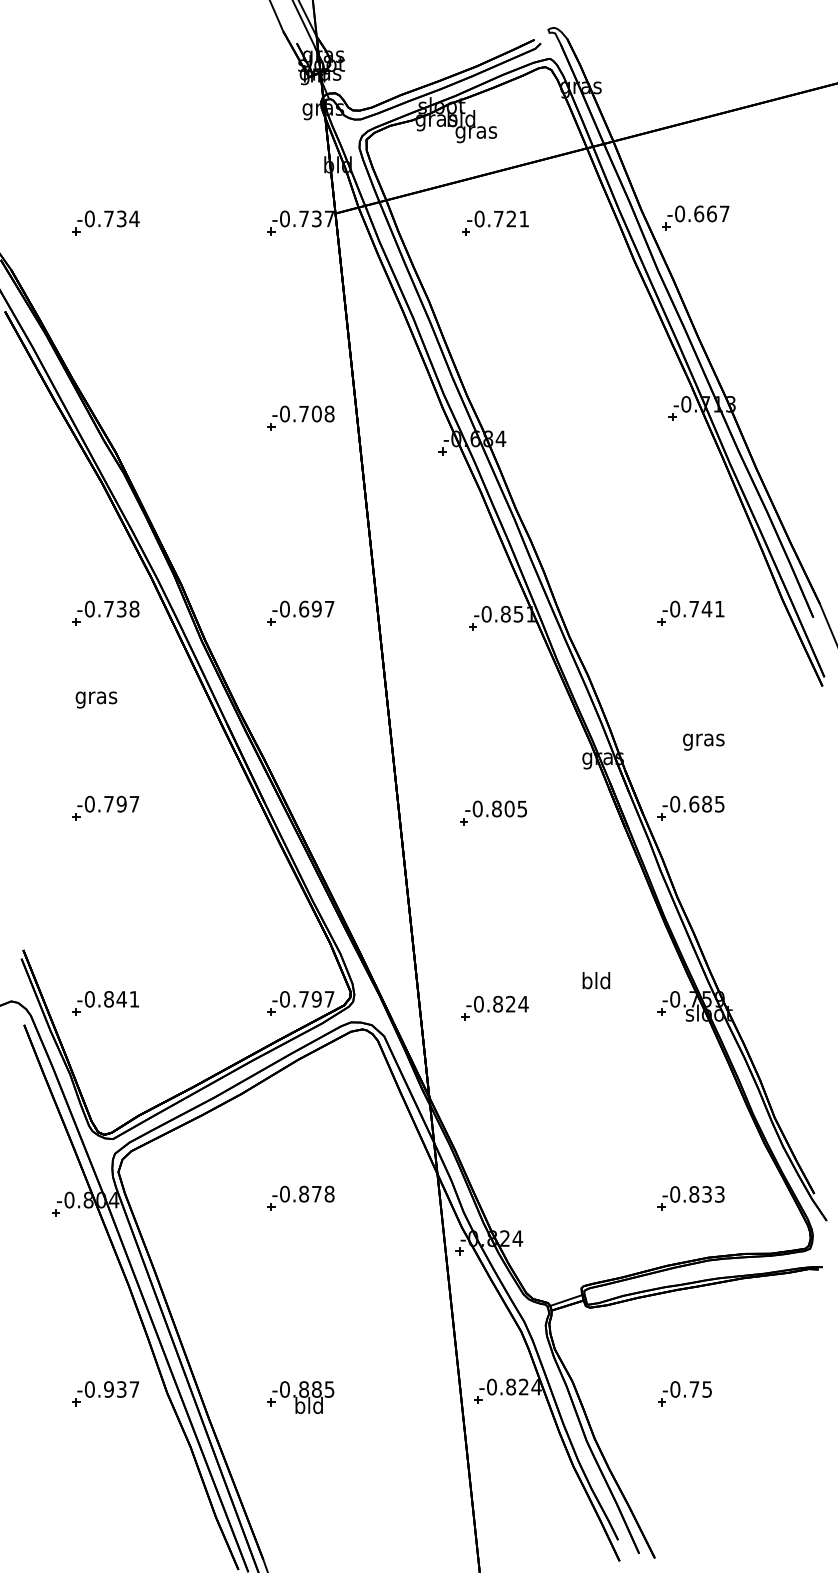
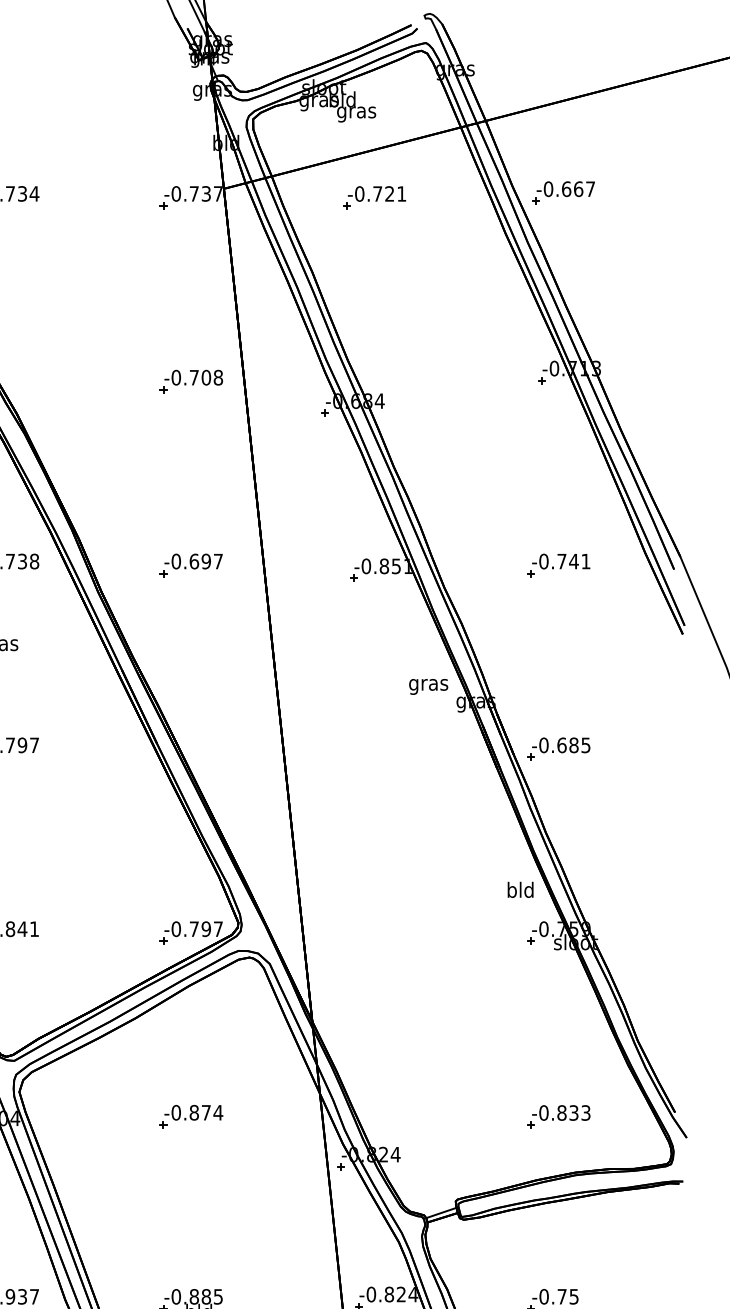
text: (703, 741) -> (428, 686), moved
part: (493, 812) -> (372, 753), removed
text: (596, 980) -> (520, 889), moved
part: (494, 1007) -> (373, 936), removed
text: (329, 1193) -> (218, 1112), -0.878 -> -0.874

